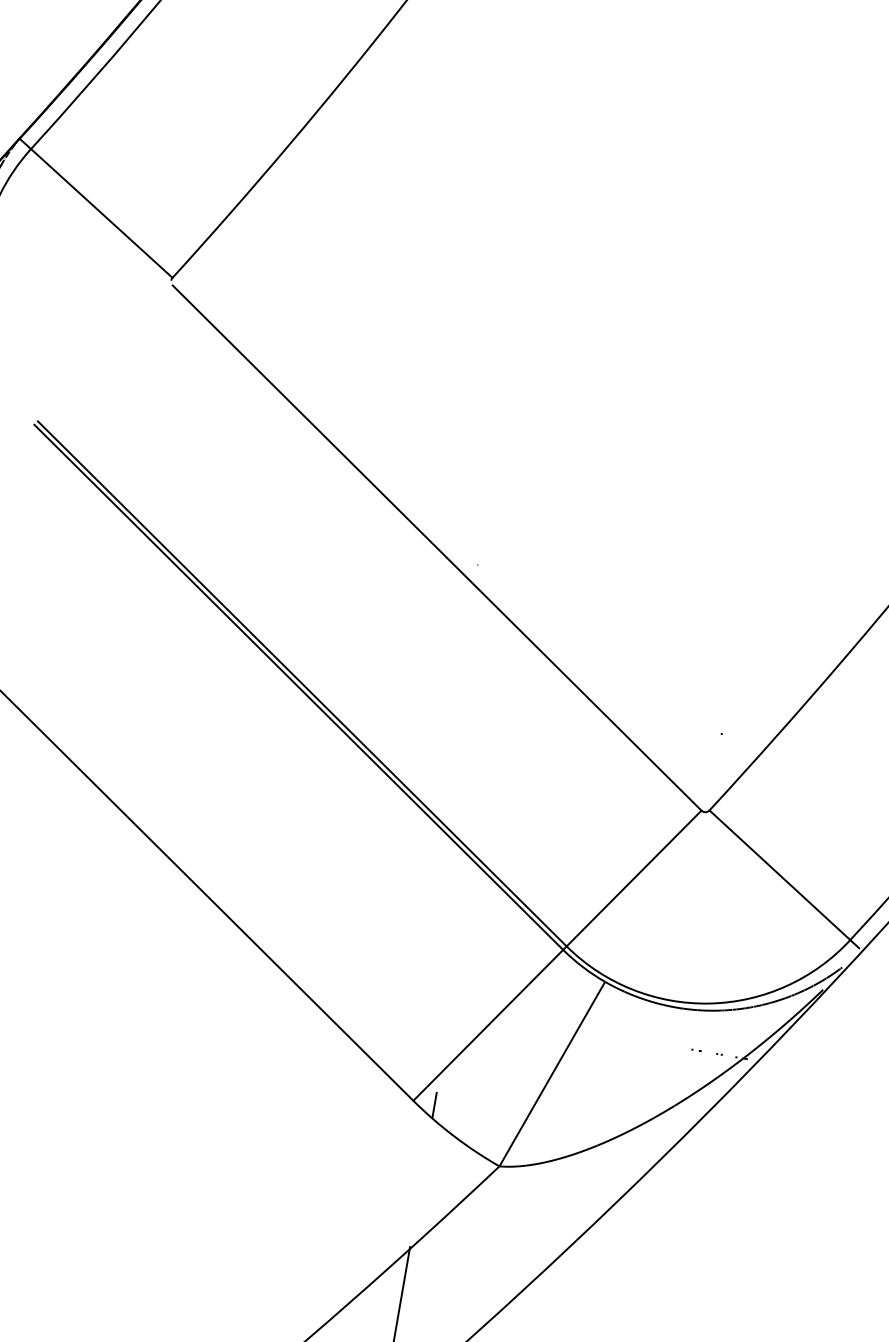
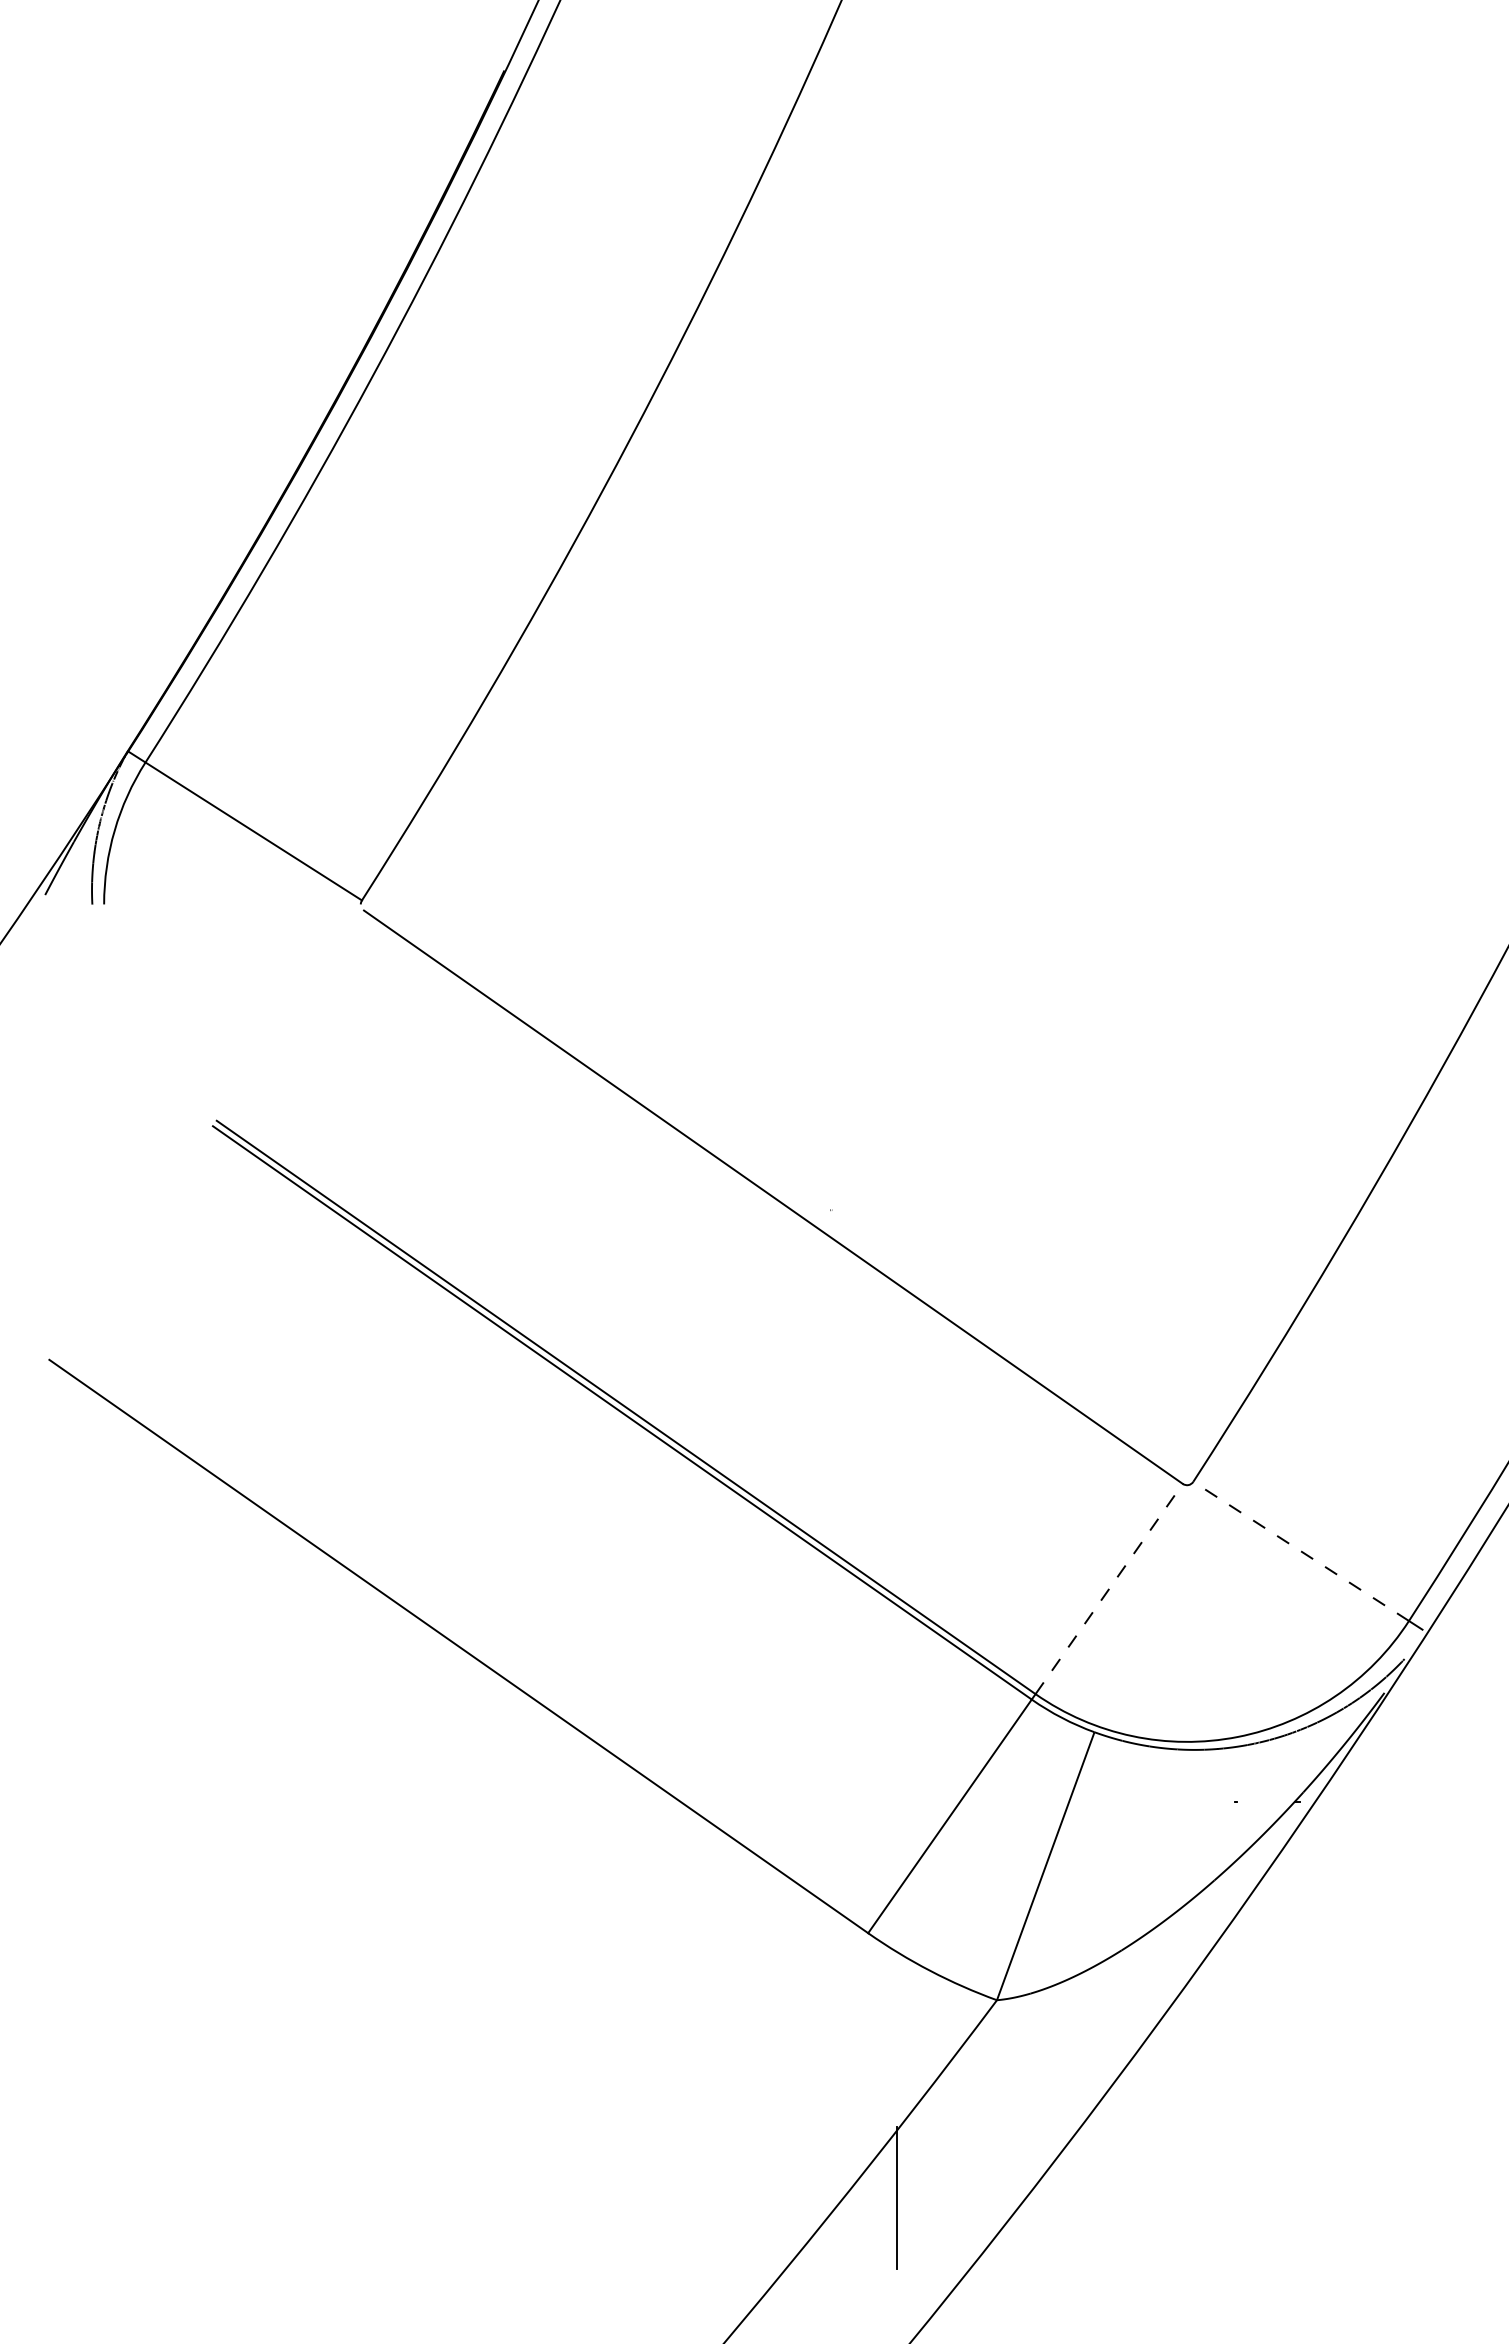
line: (779, 875) -> (1300, 1551), solid -> dashed
line: (634, 878) -> (1109, 1588), solid -> dashed
line: (434, 1105) -> (897, 1934), removed

